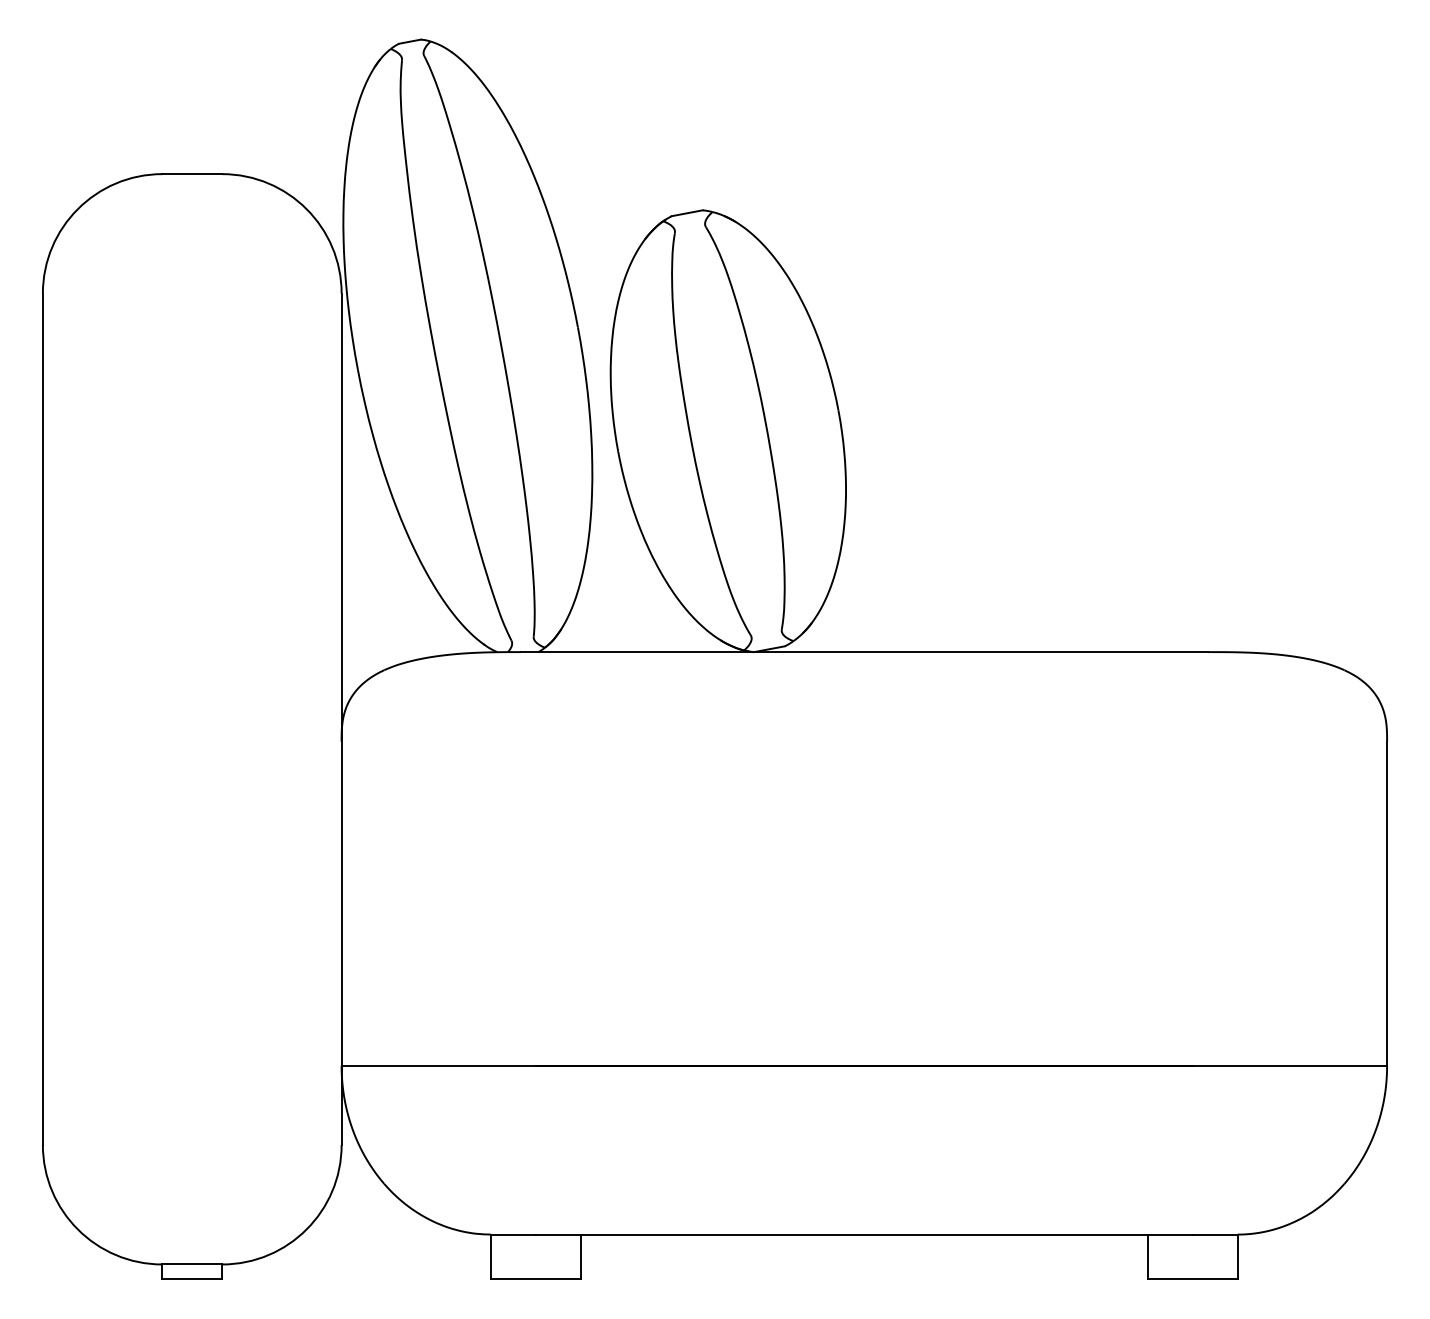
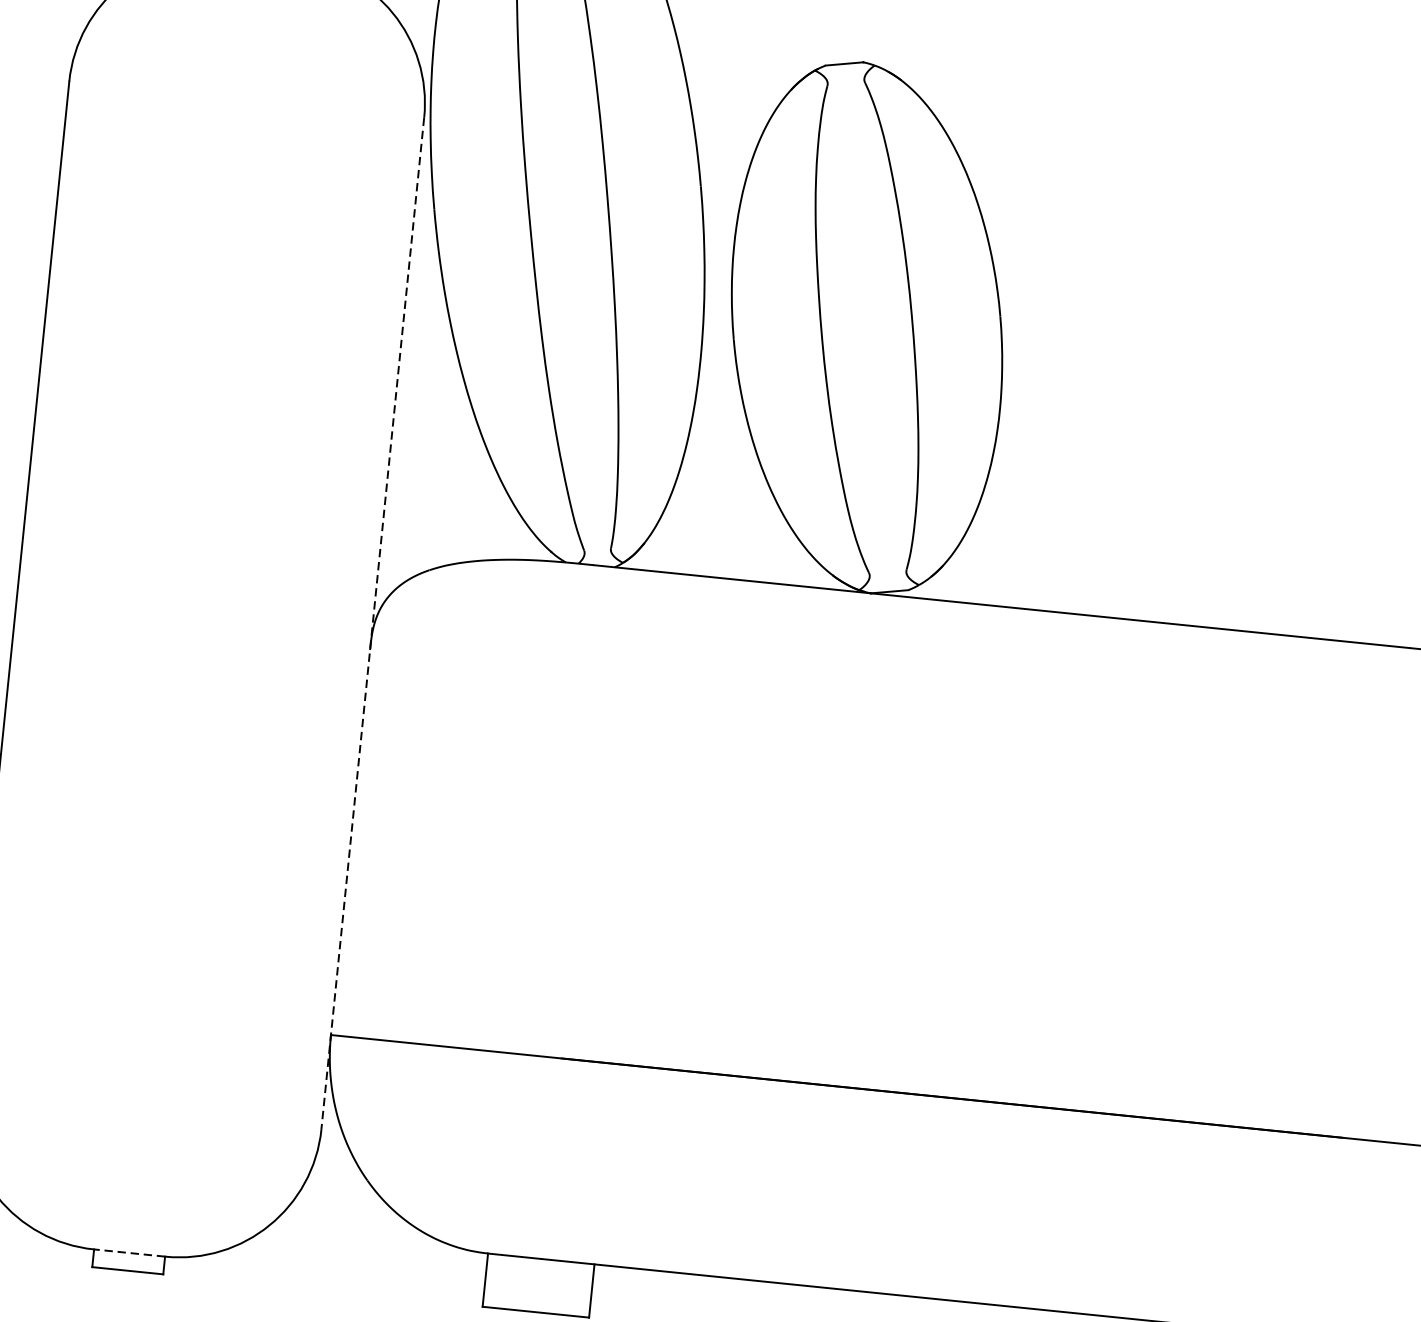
line: (341, 719) -> (372, 623), solid -> dashed
line: (192, 1264) -> (129, 1253), solid -> dashed

